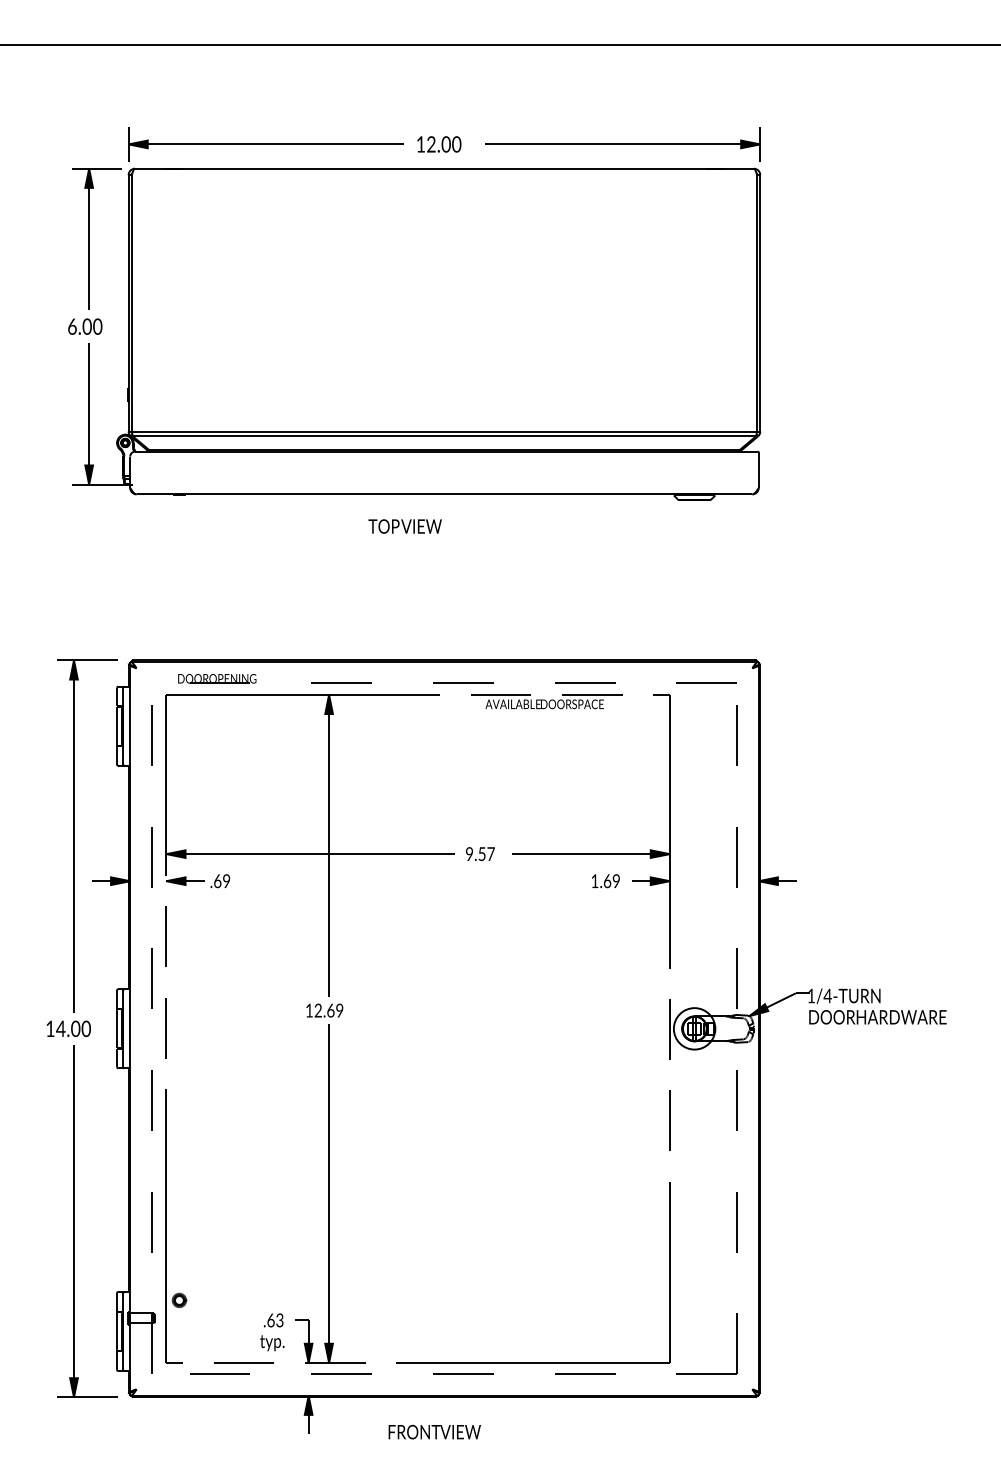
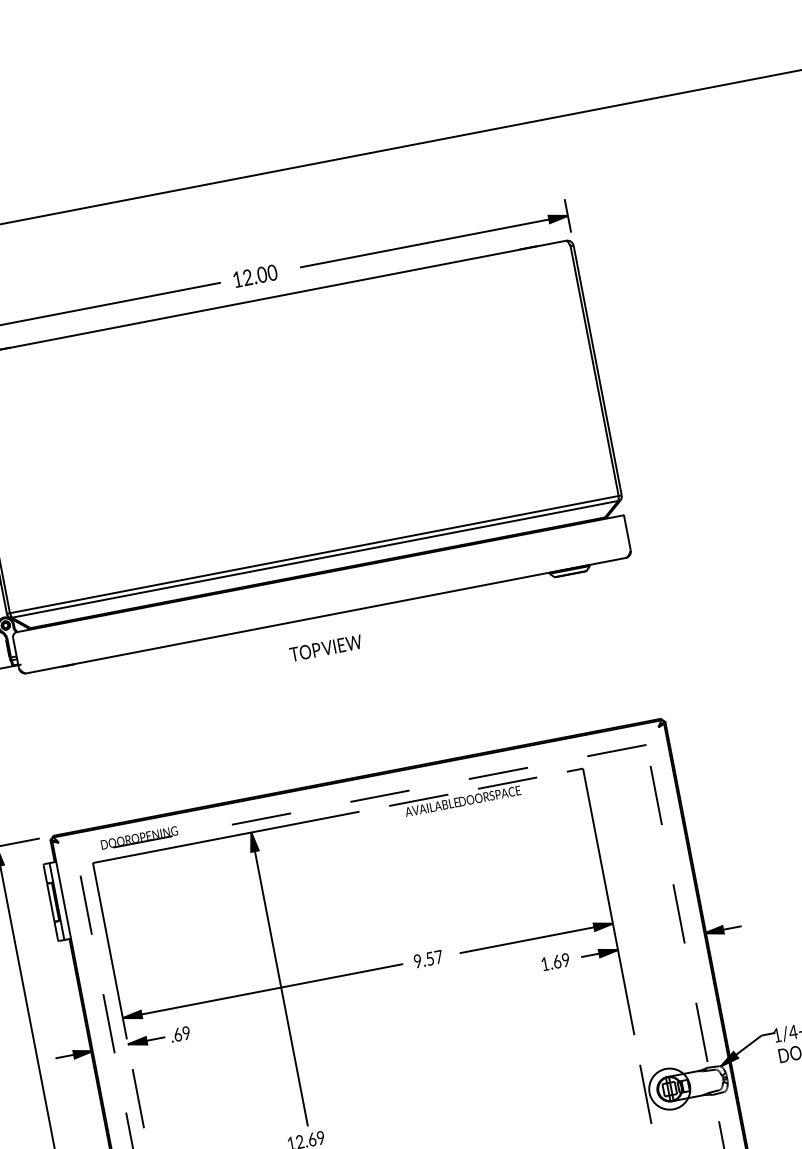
text: (404, 526) -> (325, 648), moved

